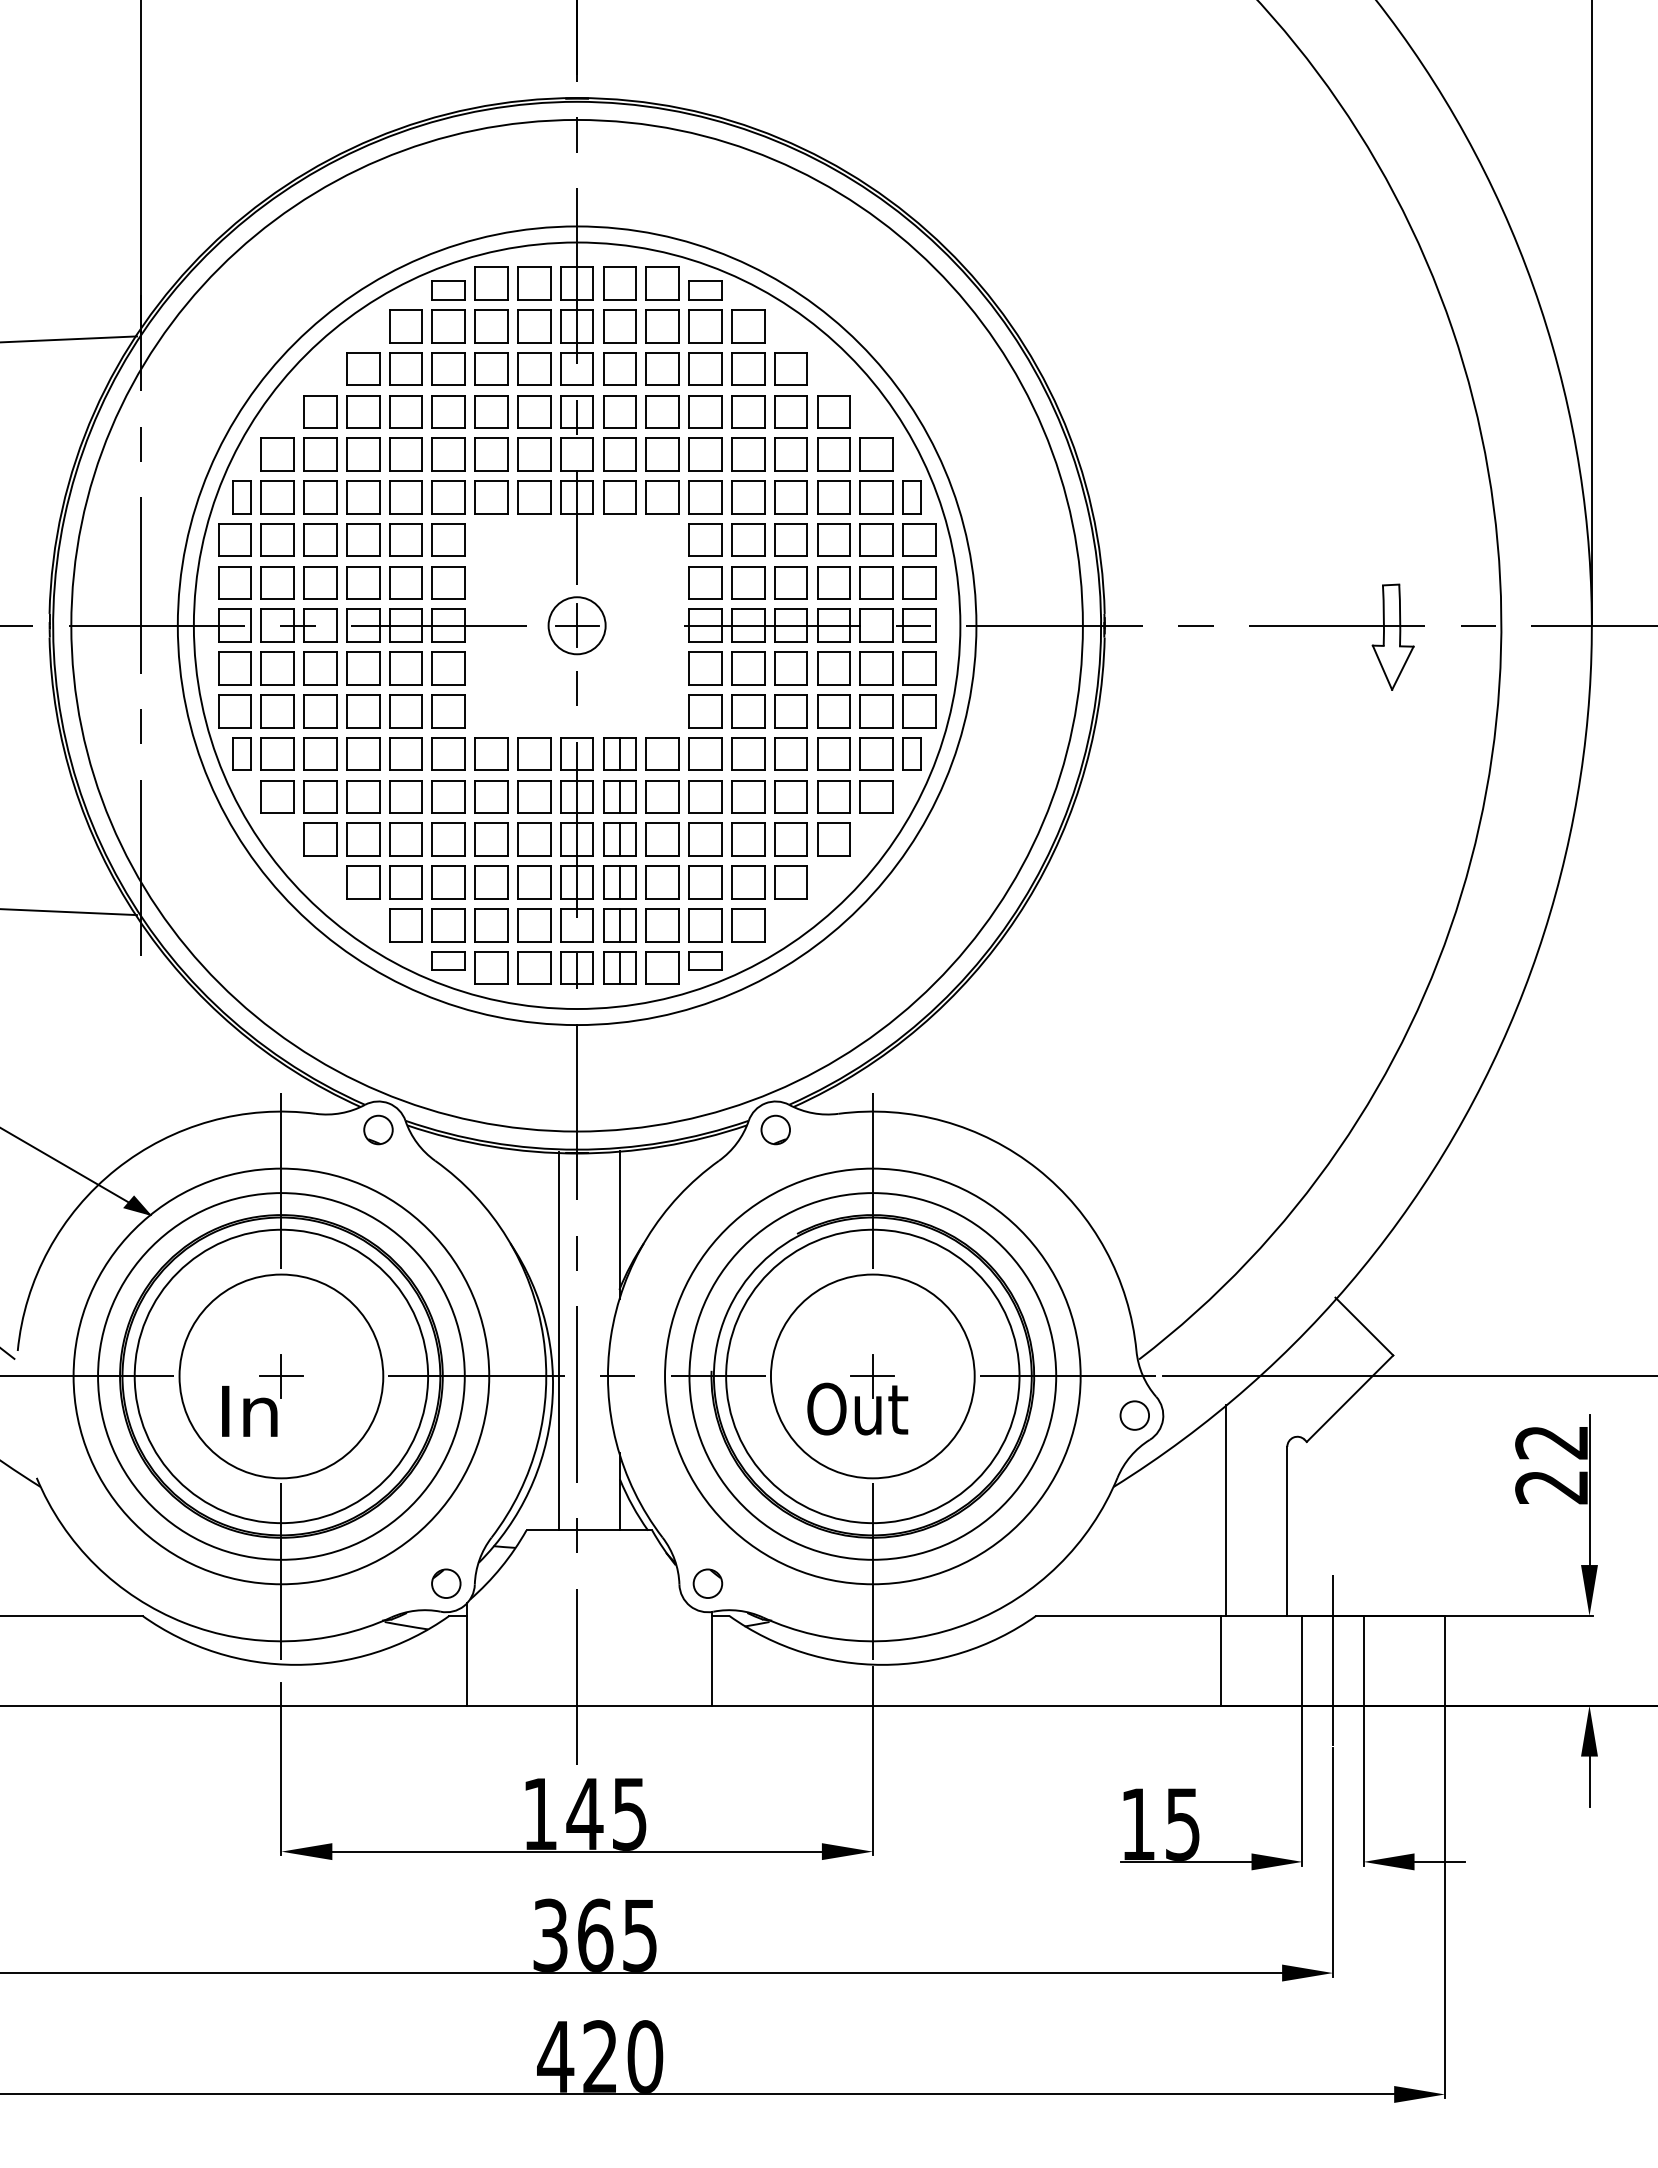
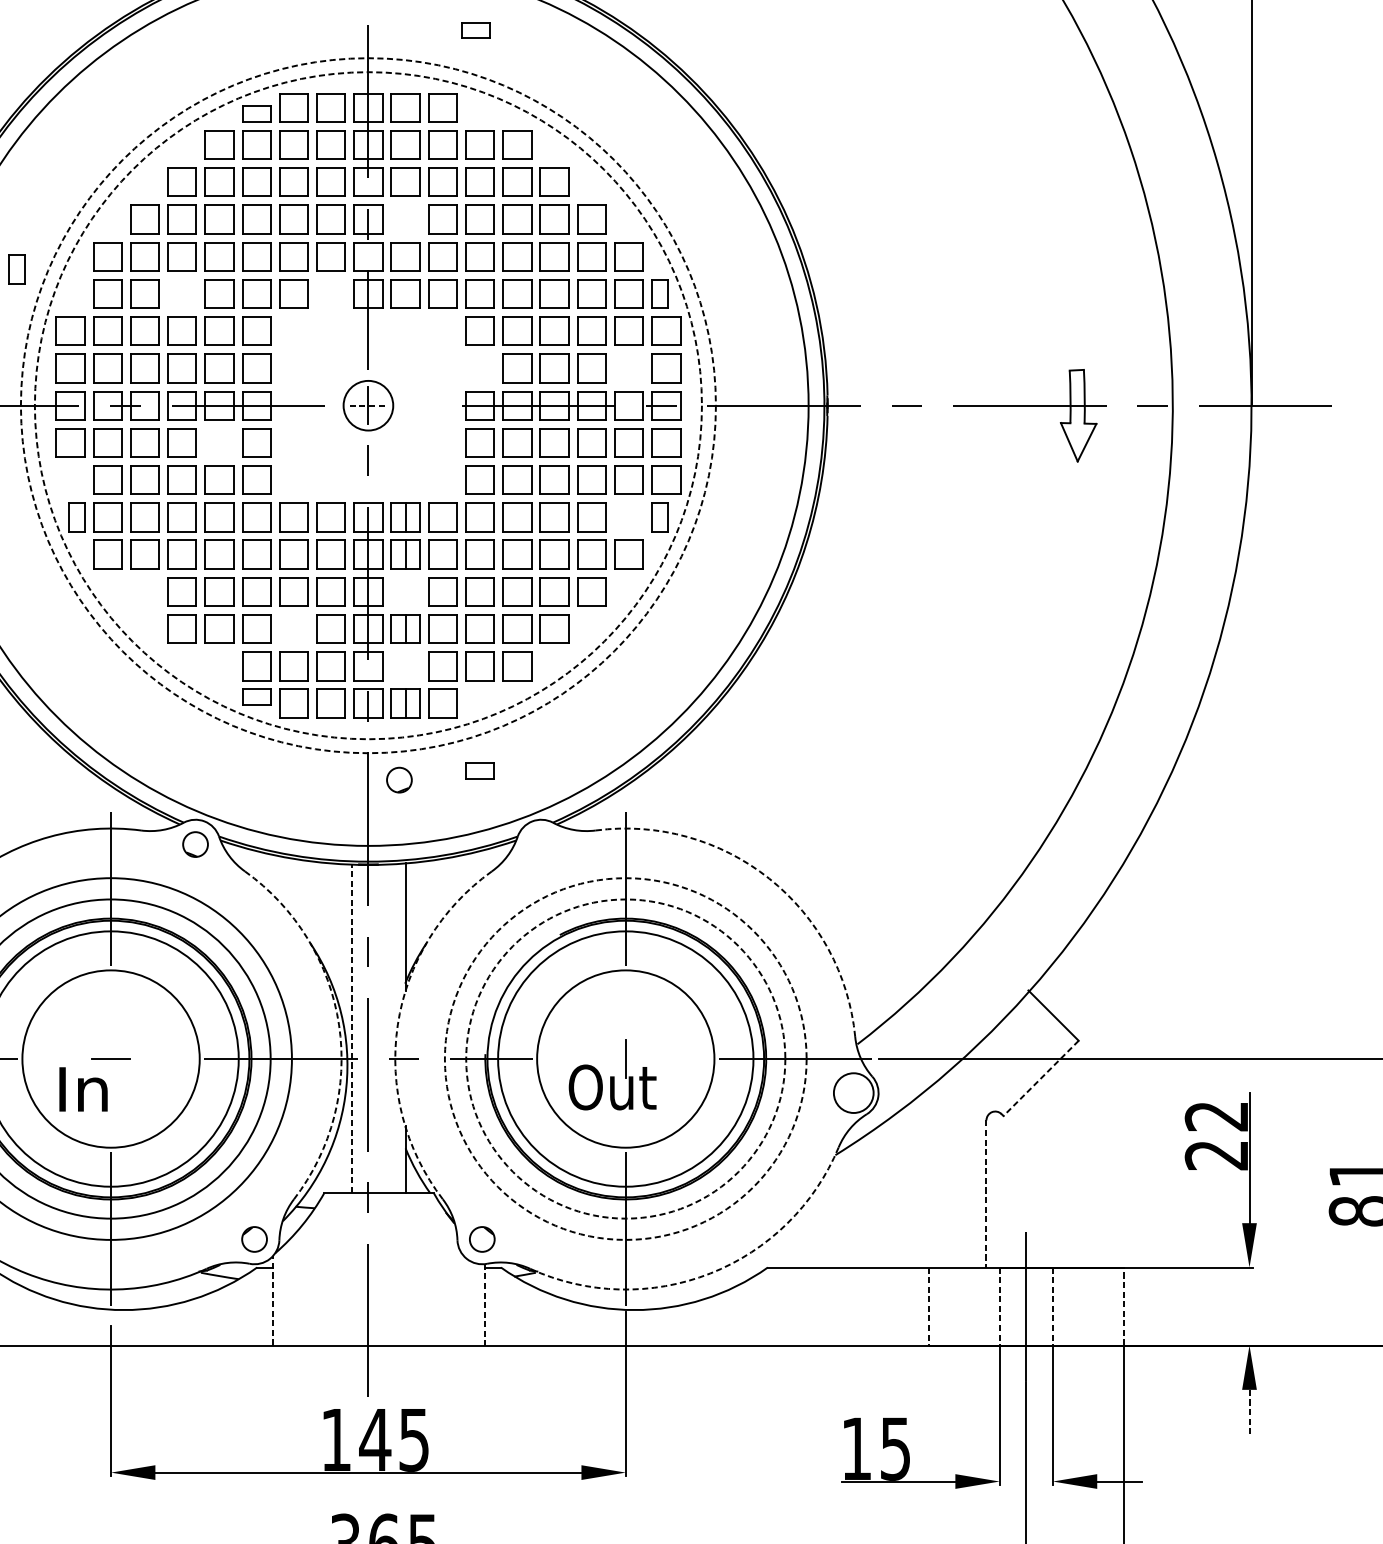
part: (705, 290) -> (475, 30), moved
part: (619, 411) -> (405, 219), removed
part: (241, 497) -> (16, 269), moved
part: (363, 497) -> (182, 294), removed
part: (534, 497) -> (331, 294), removed
part: (705, 582) -> (480, 368), removed
part: (876, 582) -> (628, 368), removed
circle: (576, 625) -> (367, 405), solid -> dashed
circle: (576, 625) -> (367, 405), solid -> dashed
line: (577, 625) -> (368, 405), solid -> dashed
part: (405, 668) -> (219, 442), removed
part: (234, 711) -> (70, 480), removed
part: (876, 753) -> (628, 516), removed
part: (320, 839) -> (145, 591), removed
part: (619, 839) -> (405, 591), removed
part: (491, 882) -> (293, 629), removed
part: (405, 925) -> (219, 666), removed
part: (619, 925) -> (405, 666), removed
part: (705, 960) -> (480, 771), moved
part: (775, 1129) -> (399, 779), moved
arc: (1037, 1169) -> (769, 878), solid -> dashed
arc: (543, 1337) -> (339, 1025), solid -> dashed
arc: (610, 1337) -> (397, 1025), solid -> dashed
line: (558, 1341) -> (352, 1028), solid -> dashed
line: (281, 1376) -> (111, 1059), removed
circle: (872, 1376) -> (625, 1059), solid -> dashed
circle: (872, 1376) -> (625, 1059), solid -> dashed
line: (872, 1376) -> (625, 1059), removed
line: (1349, 1399) -> (1040, 1079), solid -> dashed
circle: (1134, 1415) -> (853, 1093), size x1.6
line: (1226, 1509) -> (933, 1174), removed
line: (1287, 1531) -> (986, 1193), solid -> dashed
arc: (969, 1622) -> (709, 1273), solid -> dashed
line: (467, 1653) -> (273, 1300), solid -> dashed
line: (711, 1658) -> (485, 1304), solid -> dashed
line: (1220, 1660) -> (928, 1306), solid -> dashed
line: (1302, 1660) -> (999, 1306), solid -> dashed
line: (1363, 1660) -> (1052, 1306), solid -> dashed
line: (1445, 1660) -> (1124, 1306), solid -> dashed
line: (1589, 1782) -> (1249, 1412), solid -> dashed

